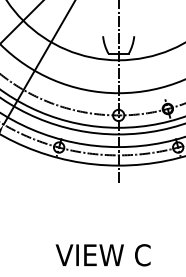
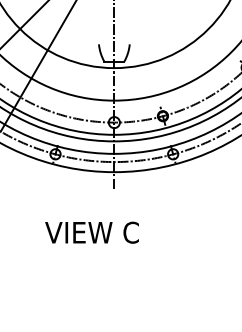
text: (102, 255) -> (91, 232), moved

